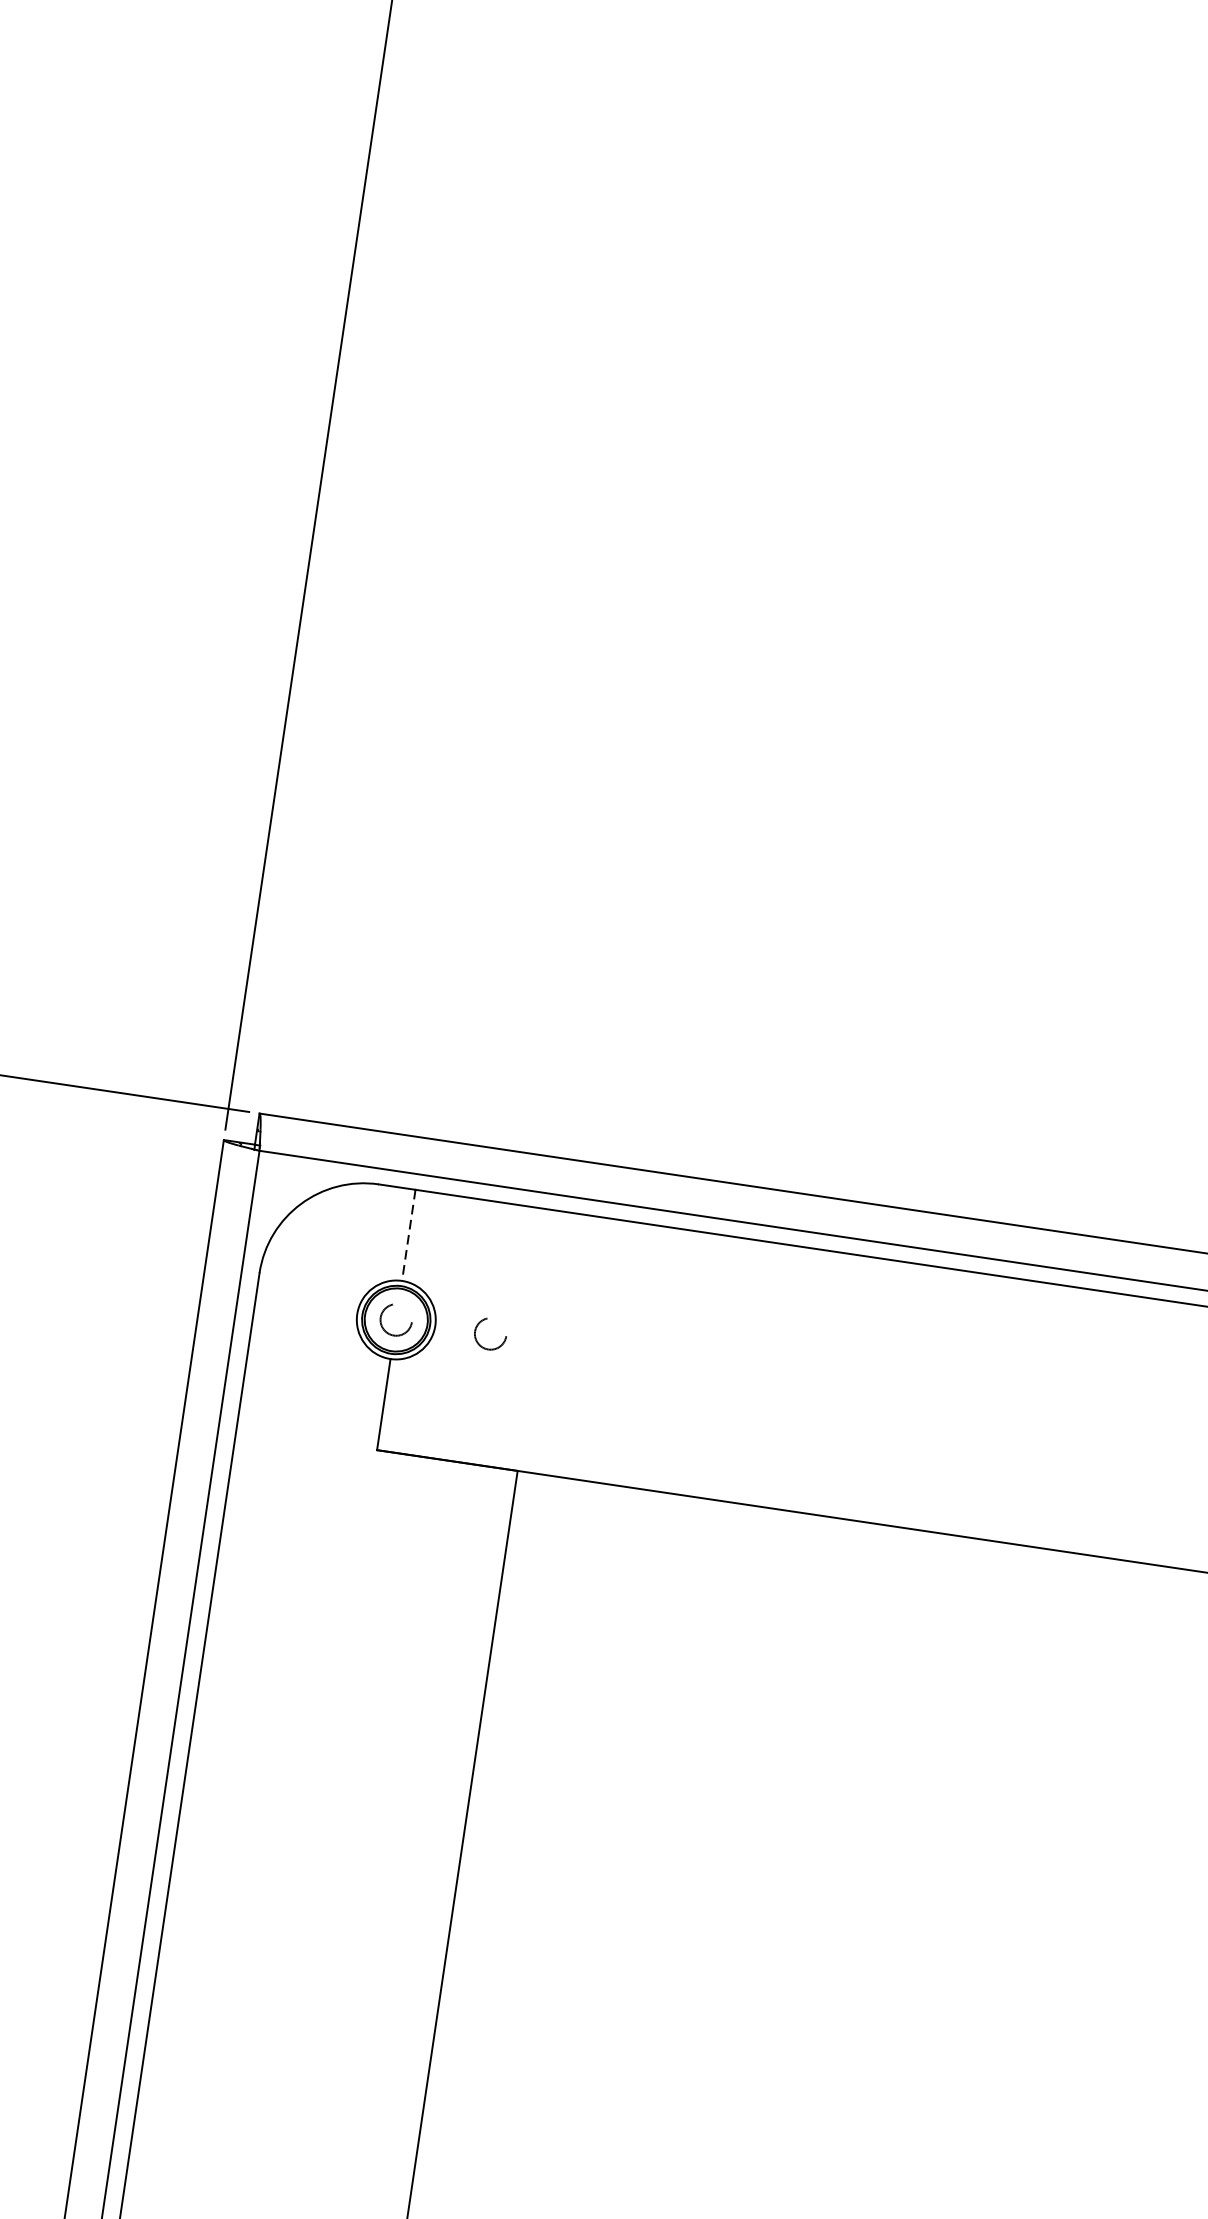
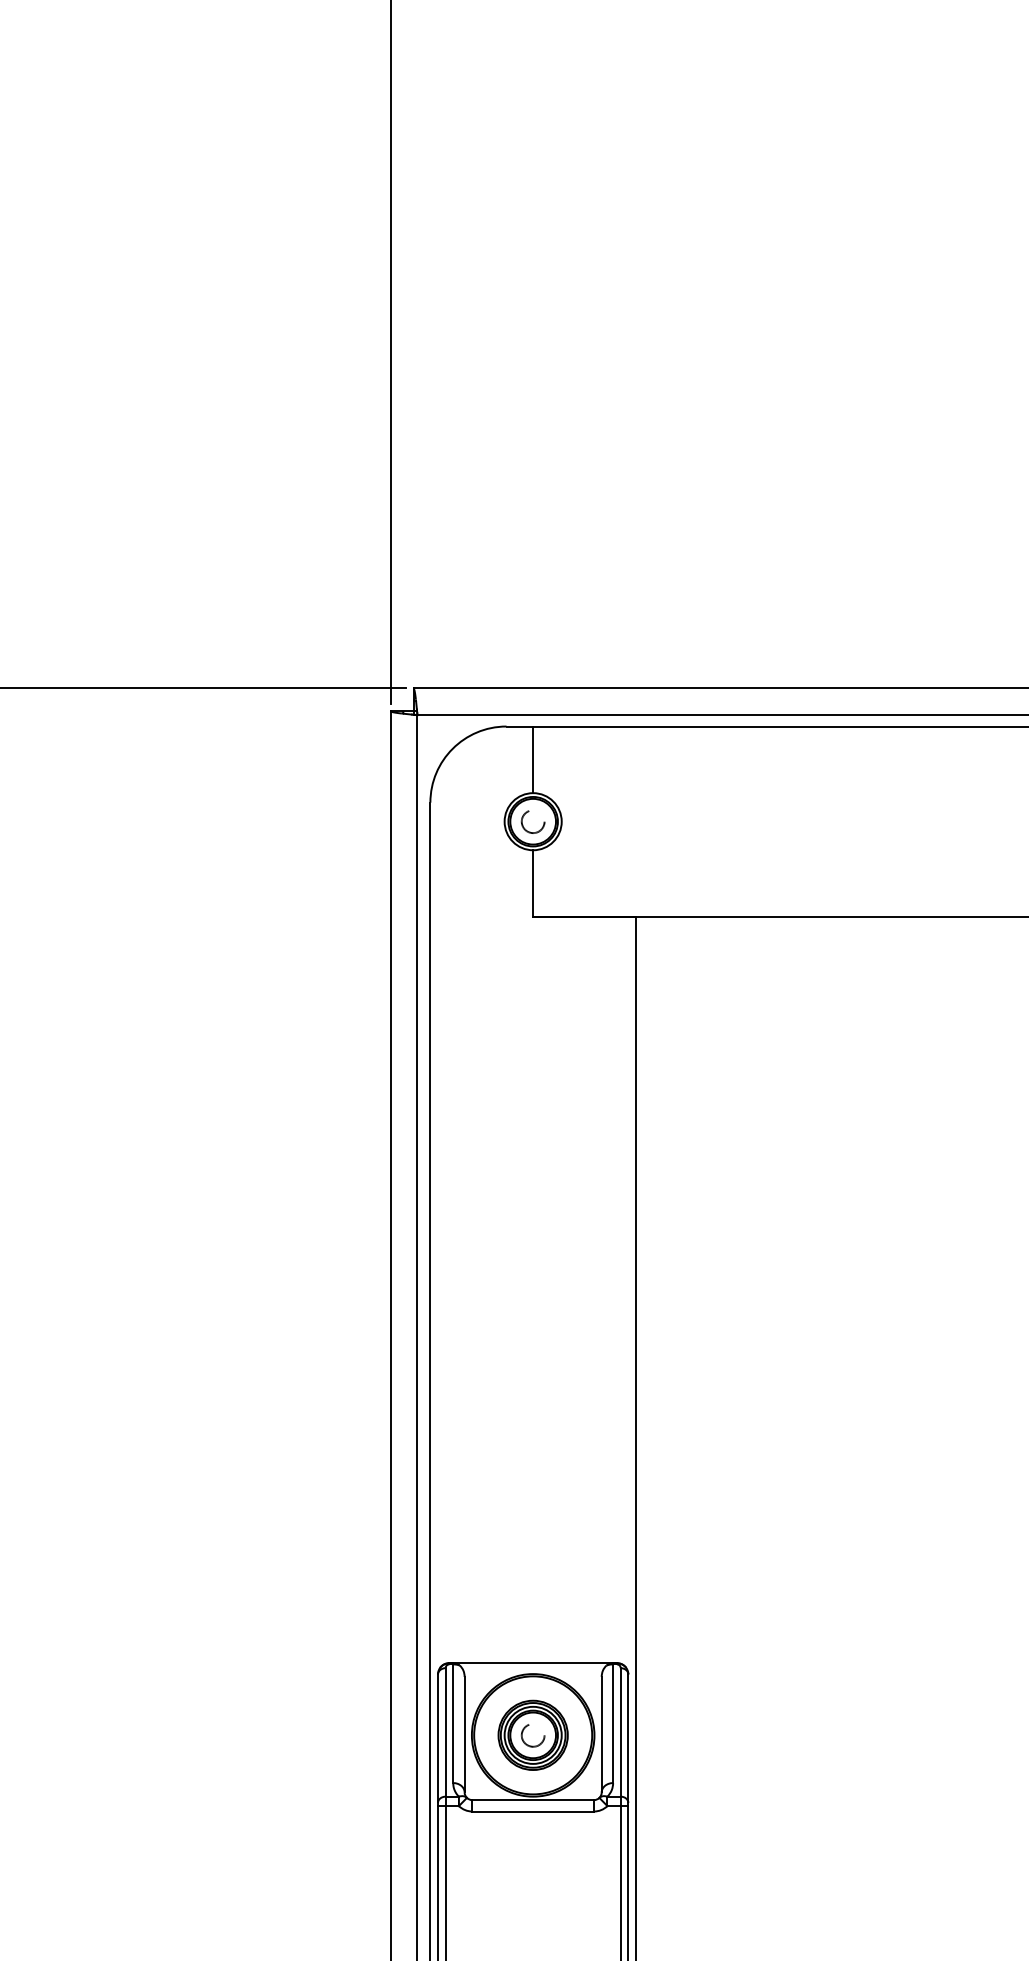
line: (409, 1236) -> (533, 760), dashed -> solid
circle: (489, 1333) -> (601, 821), removed

